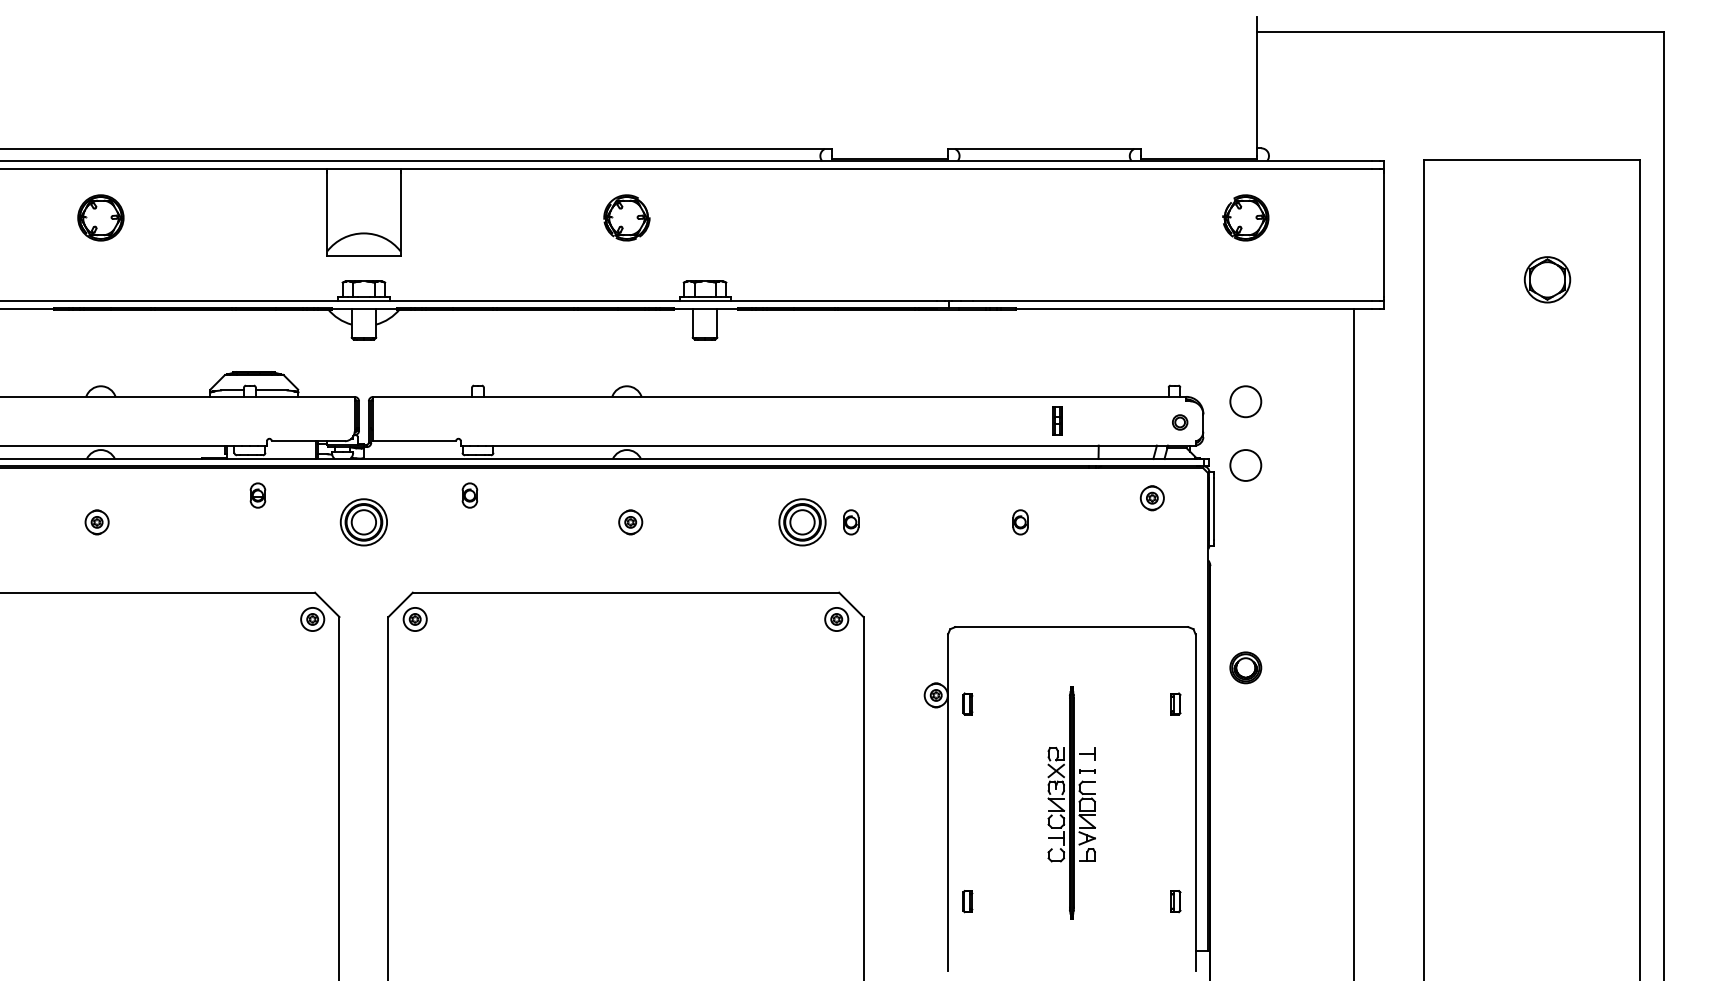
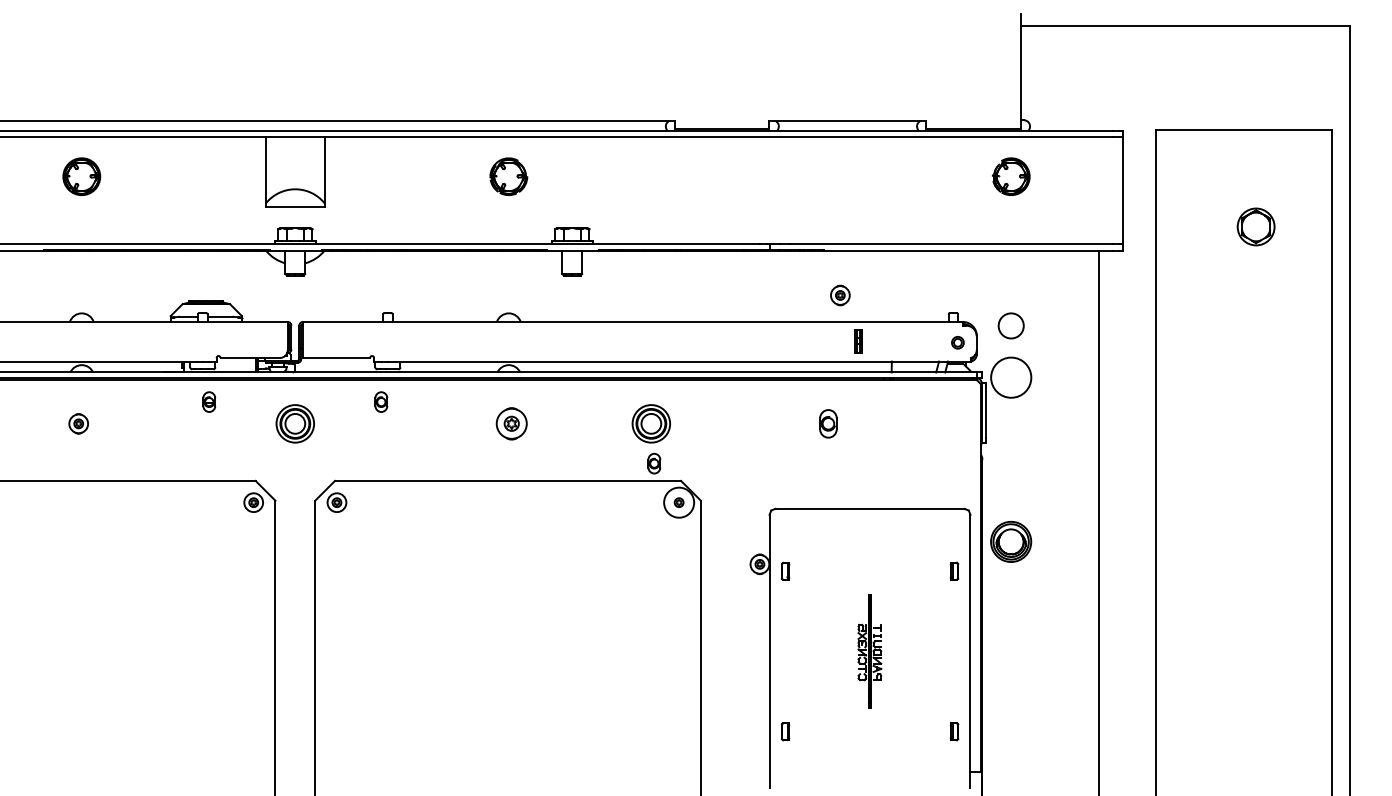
circle: (1245, 465) -> (1010, 377), size x1.6
part: (1151, 498) -> (839, 295), moved
part: (630, 522) -> (511, 423), size x1.6
part: (851, 522) -> (654, 463), moved
part: (1020, 522) -> (828, 423), size x1.4
circle: (836, 619) -> (678, 502), size x1.6
part: (1245, 667) -> (1010, 541), size x1.6
part: (1071, 802) -> (869, 651), size x0.6

